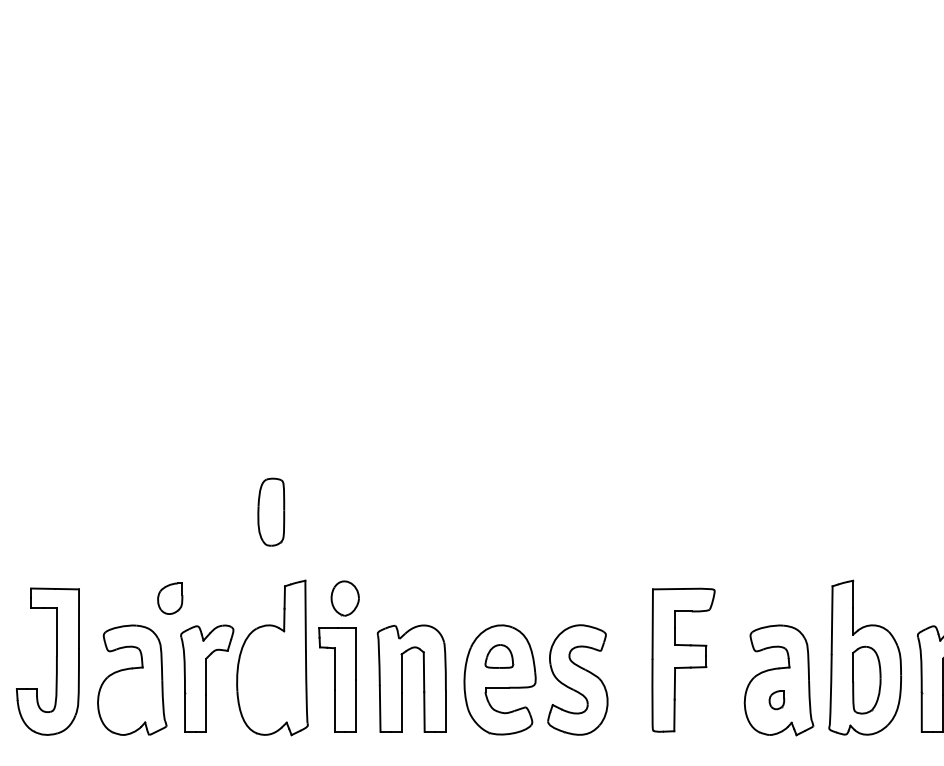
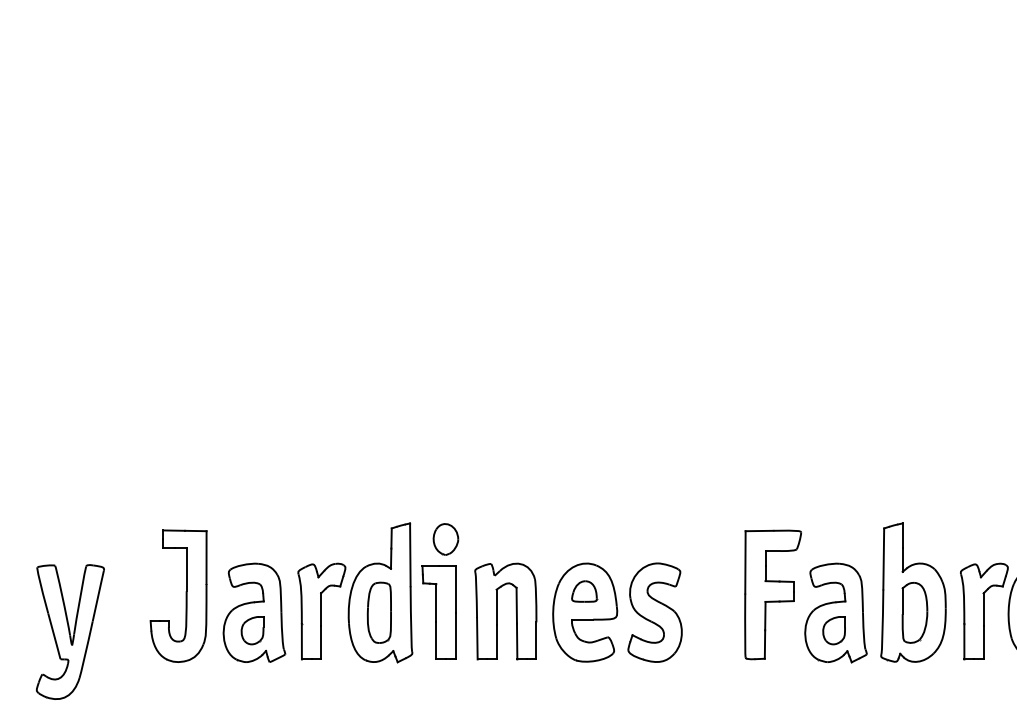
part: (270, 511) -> (378, 612), moved
part: (170, 598) -> (252, 630), moved
part: (682, 659) -> (772, 594), moved
part: (776, 699) -> (833, 630), size x1.67

